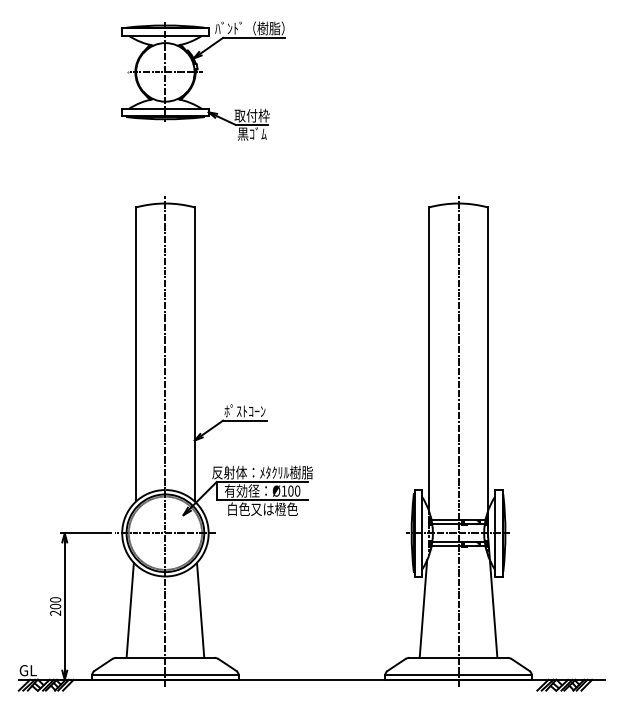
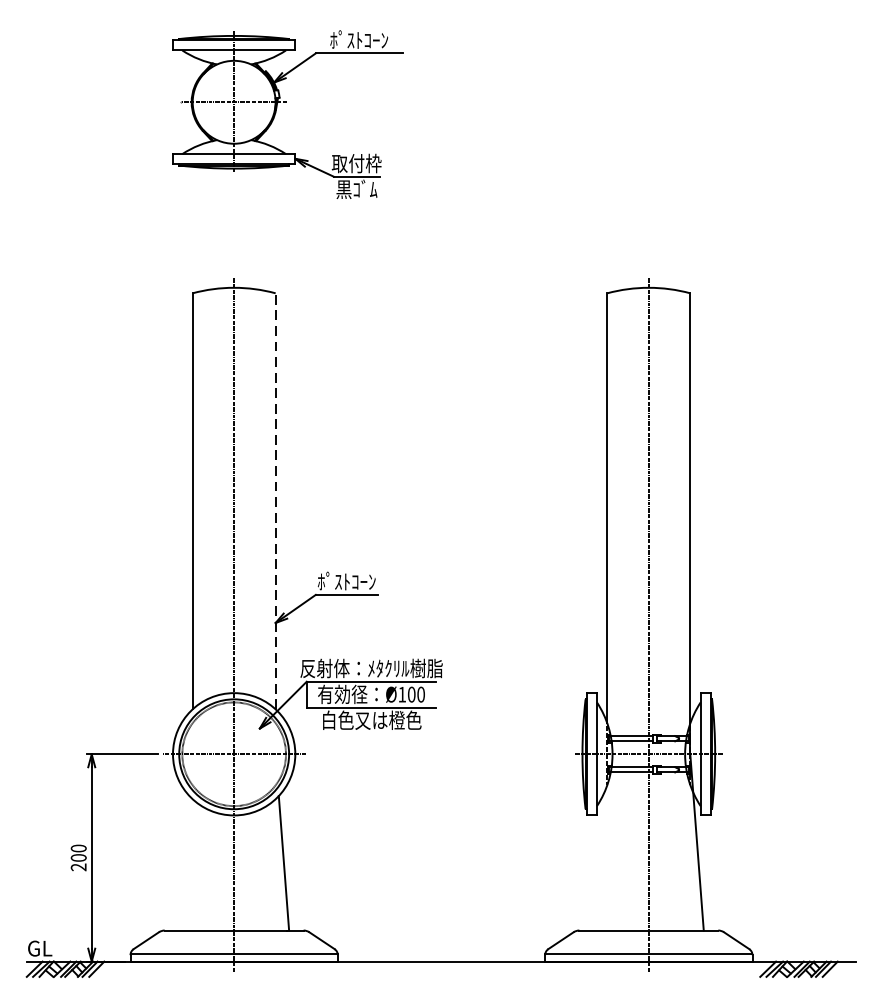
text: (249, 28) -> (353, 40), ﾊﾞﾝﾄﾞ（樹脂） -> ﾎﾟｽﾄｺｰﾝ
line: (194, 353) -> (275, 499), solid -> dashed
line: (423, 608) -> (599, 860), removed
line: (129, 609) -> (183, 862), removed

